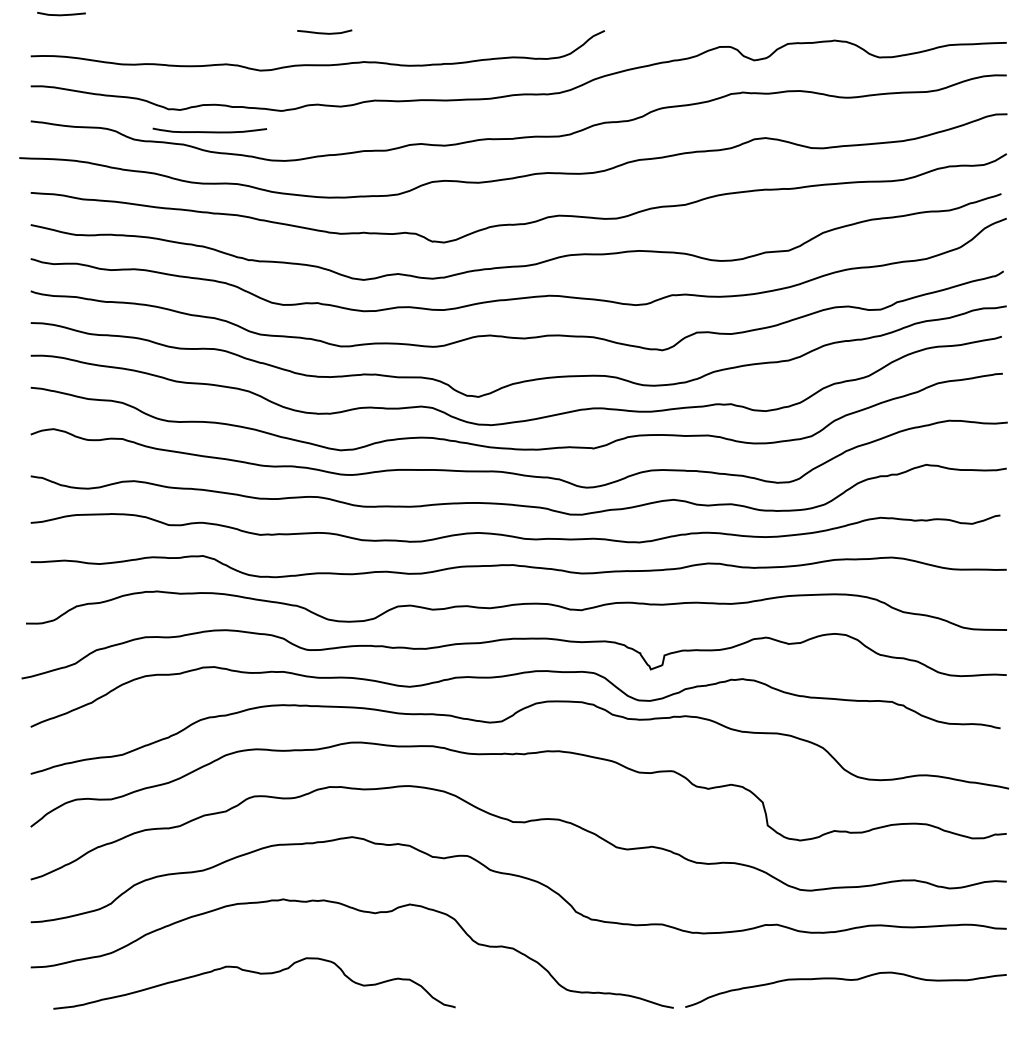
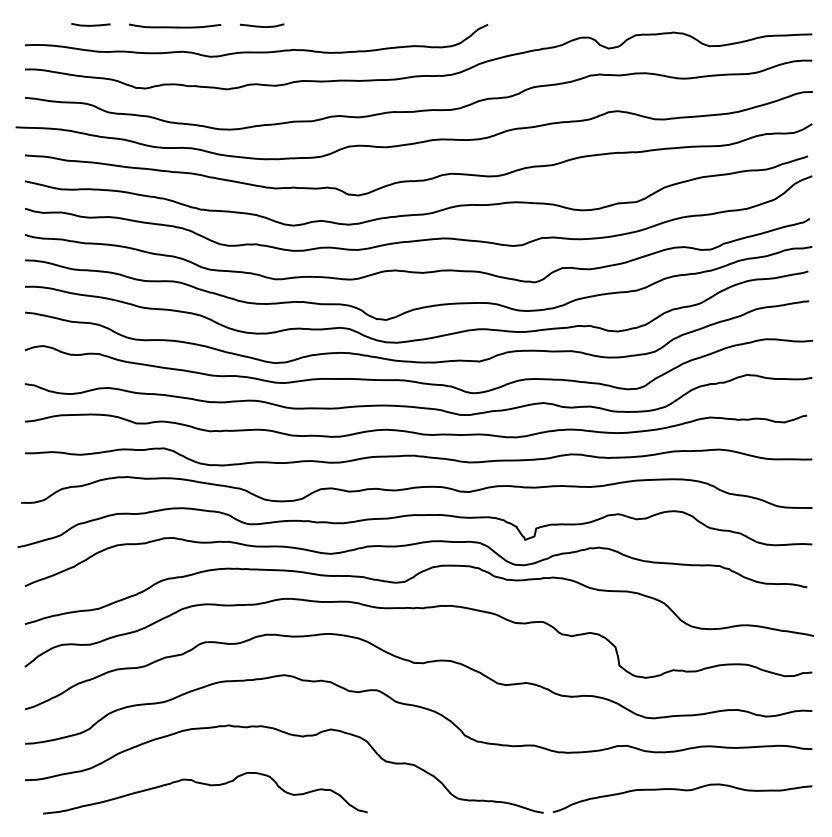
line: (61, 14) -> (90, 25), moved
curve: (209, 131) -> (174, 26), moved

